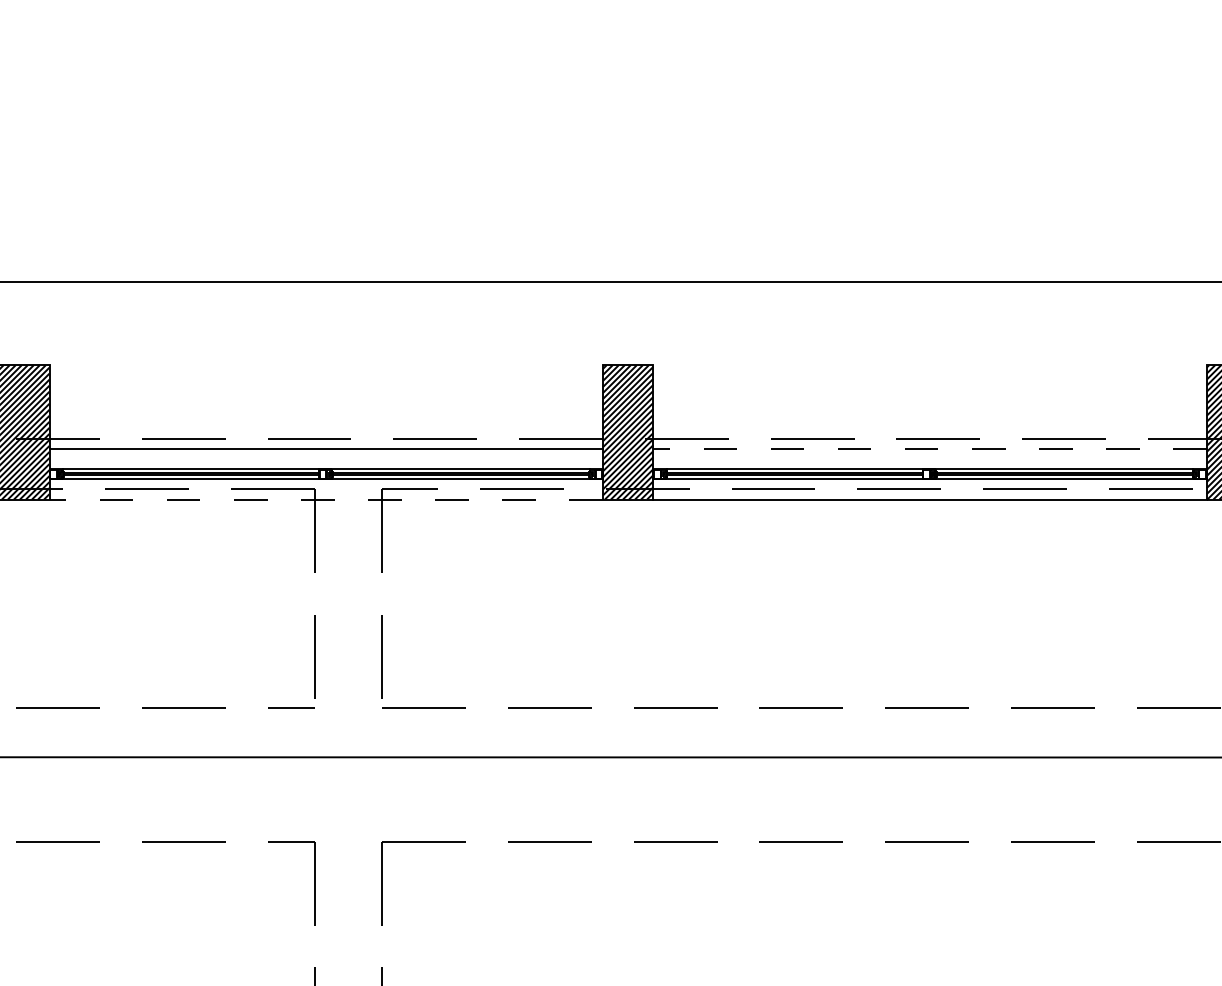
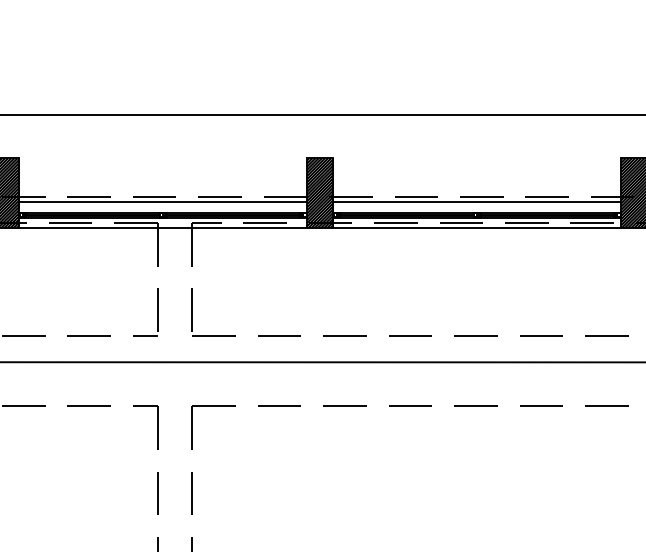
line: (930, 450) -> (477, 202), dashed -> solid
line: (326, 500) -> (163, 228), dashed -> solid

